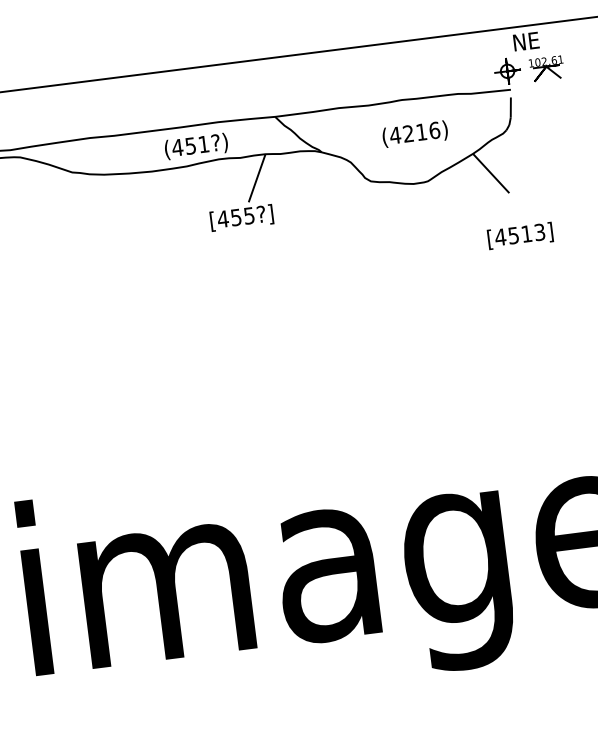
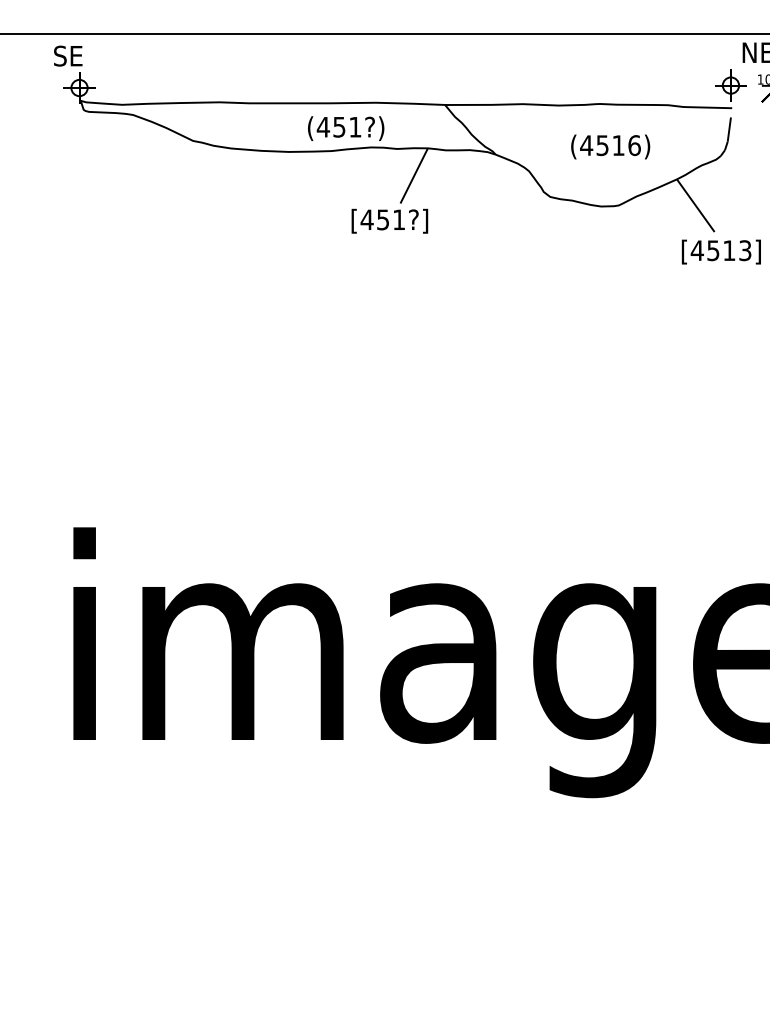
text: (408, 133) -> (602, 145), (4216) -> (4516)
text: (248, 215) -> (398, 219), [455?] -> [451?]
text: (519, 235) -> (720, 251), moved

